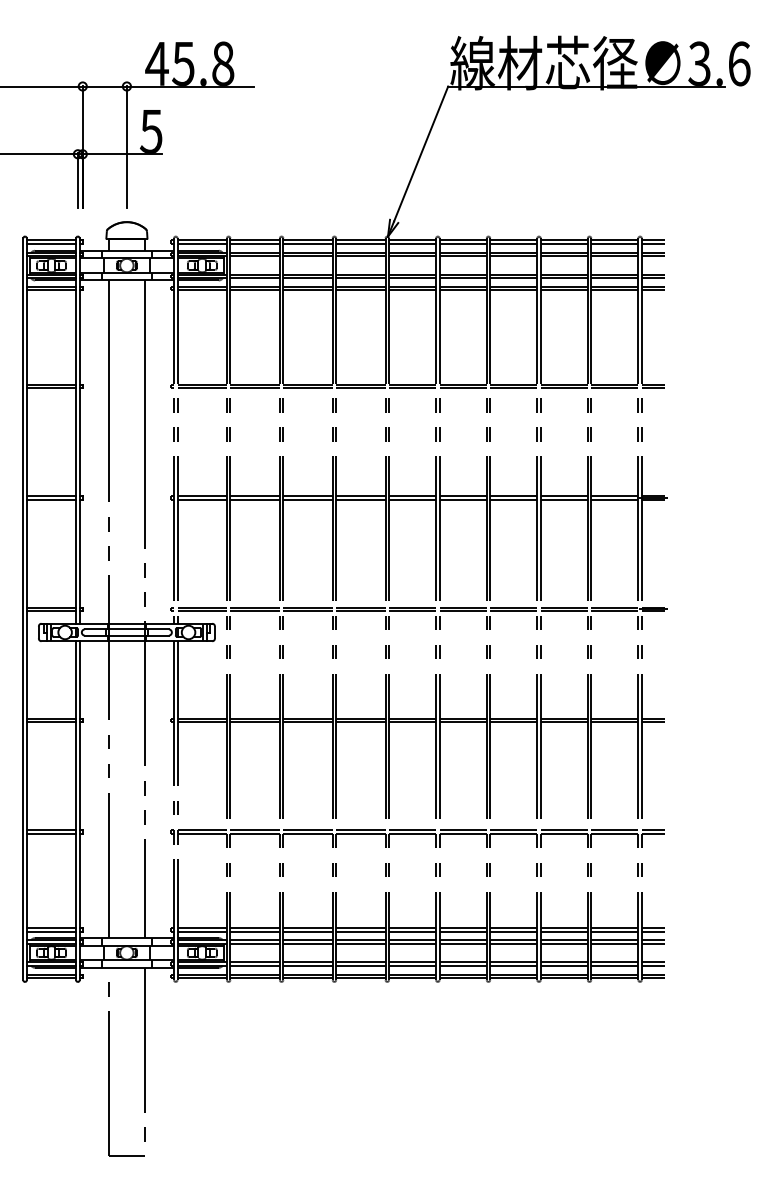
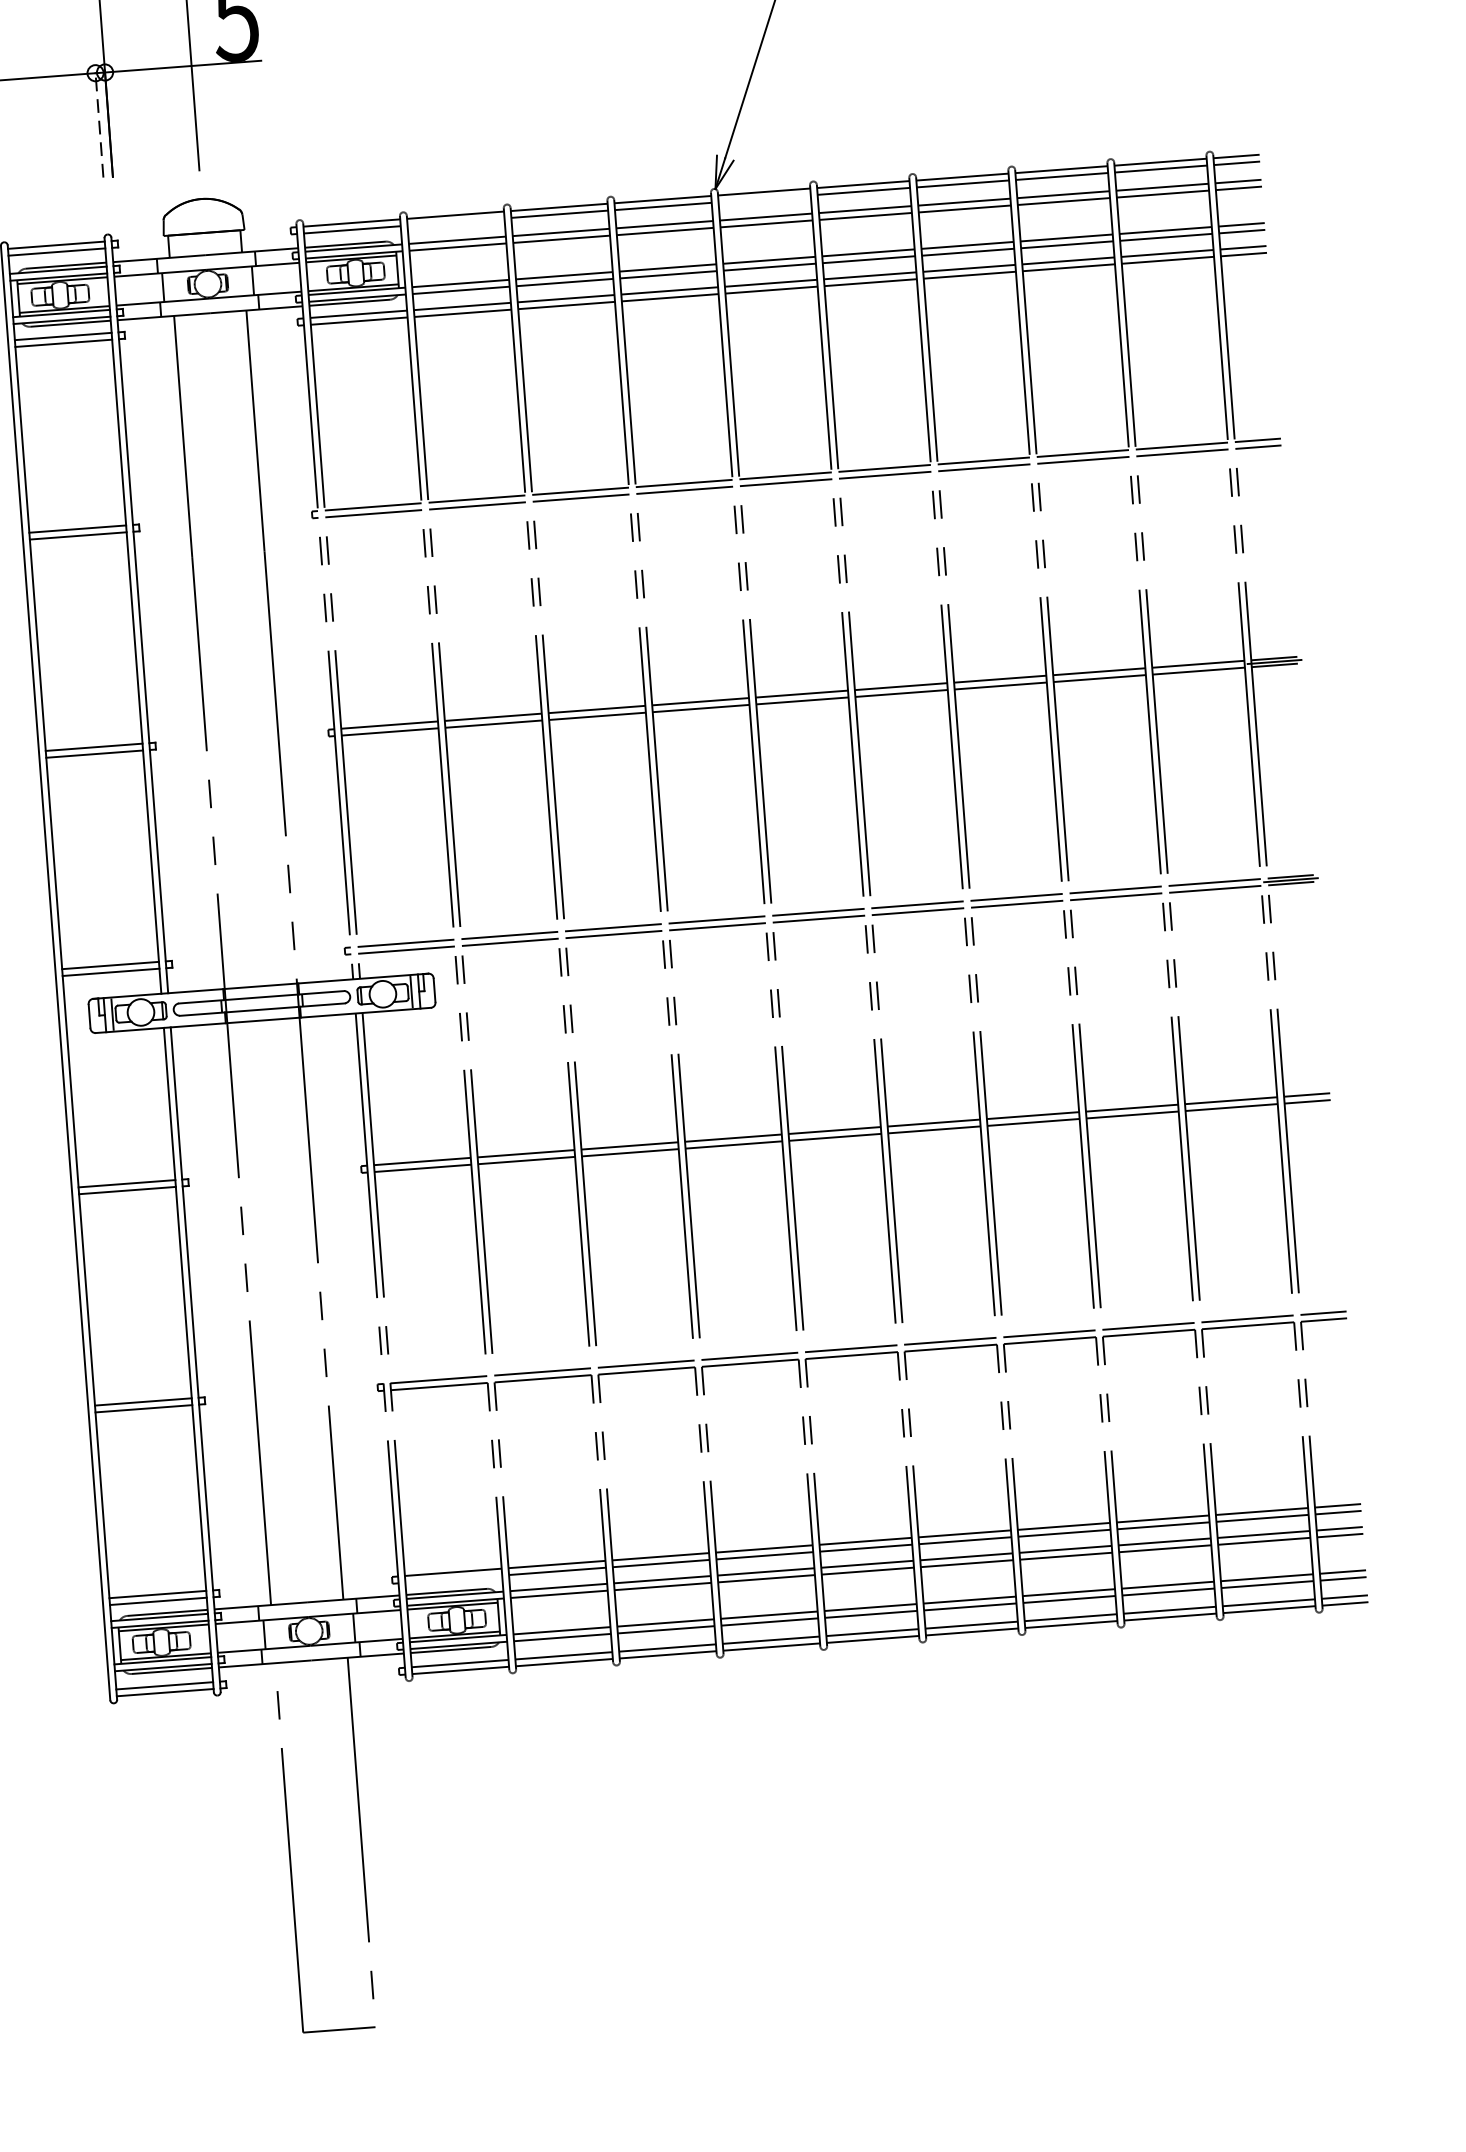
line: (77, 179) -> (98, 122), solid -> dashed
line: (254, 243) -> (454, 222), removed
line: (412, 243) -> (764, 198), removed
line: (201, 931) -> (452, 1578), removed

